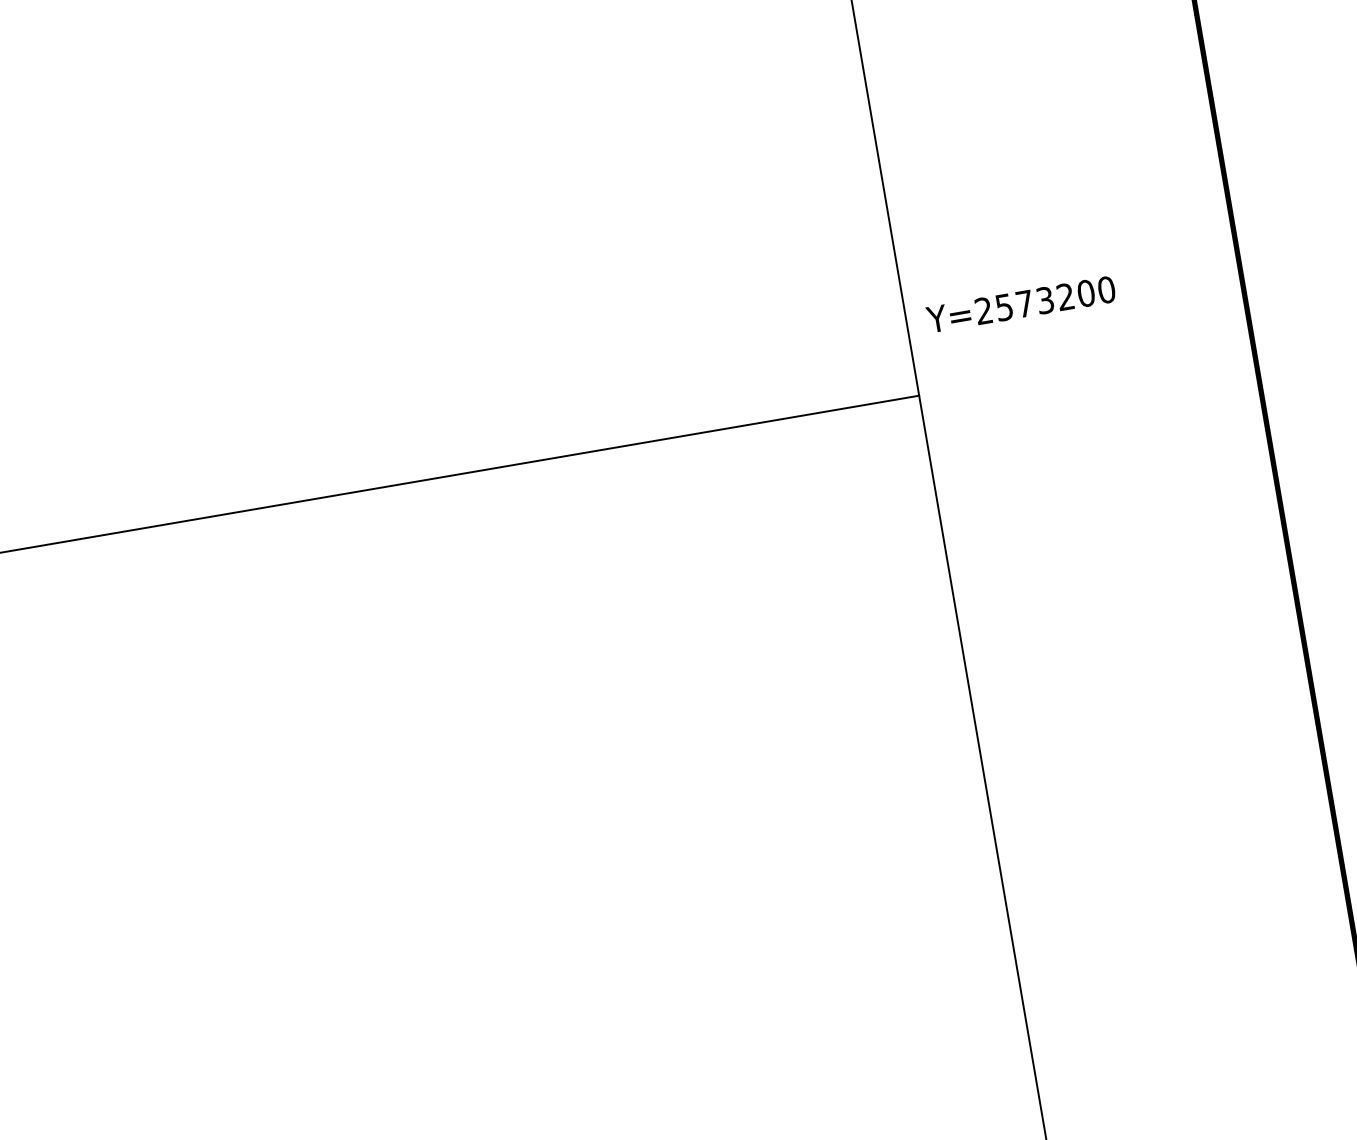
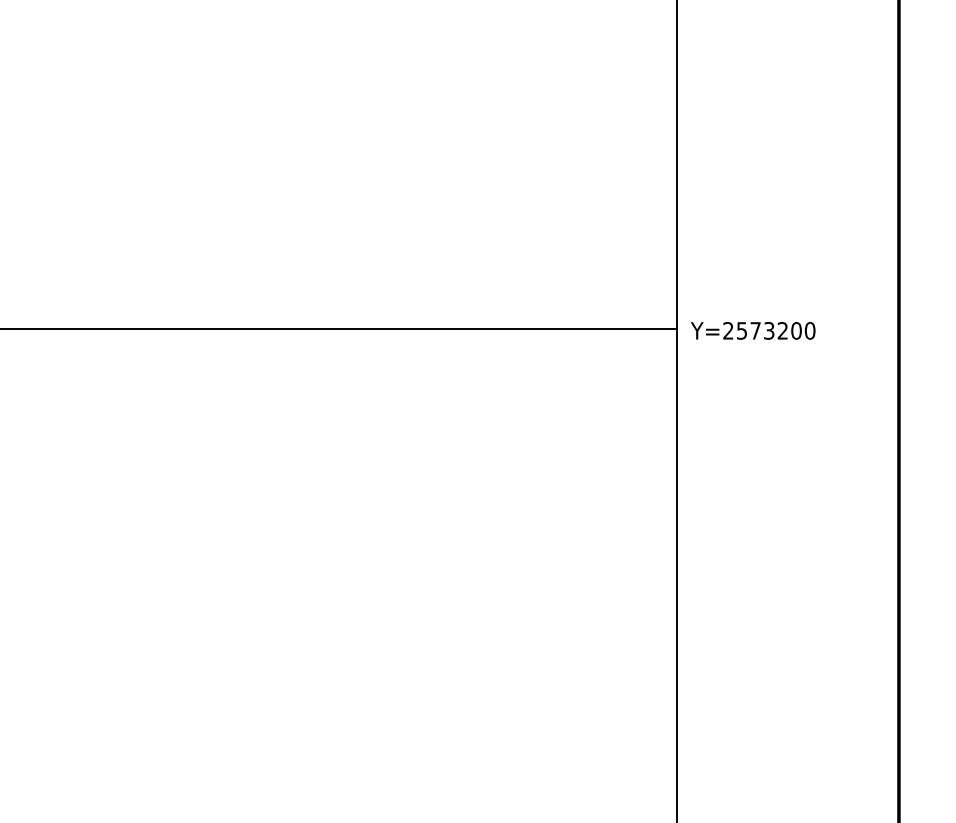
text: (1021, 303) -> (753, 330), moved

